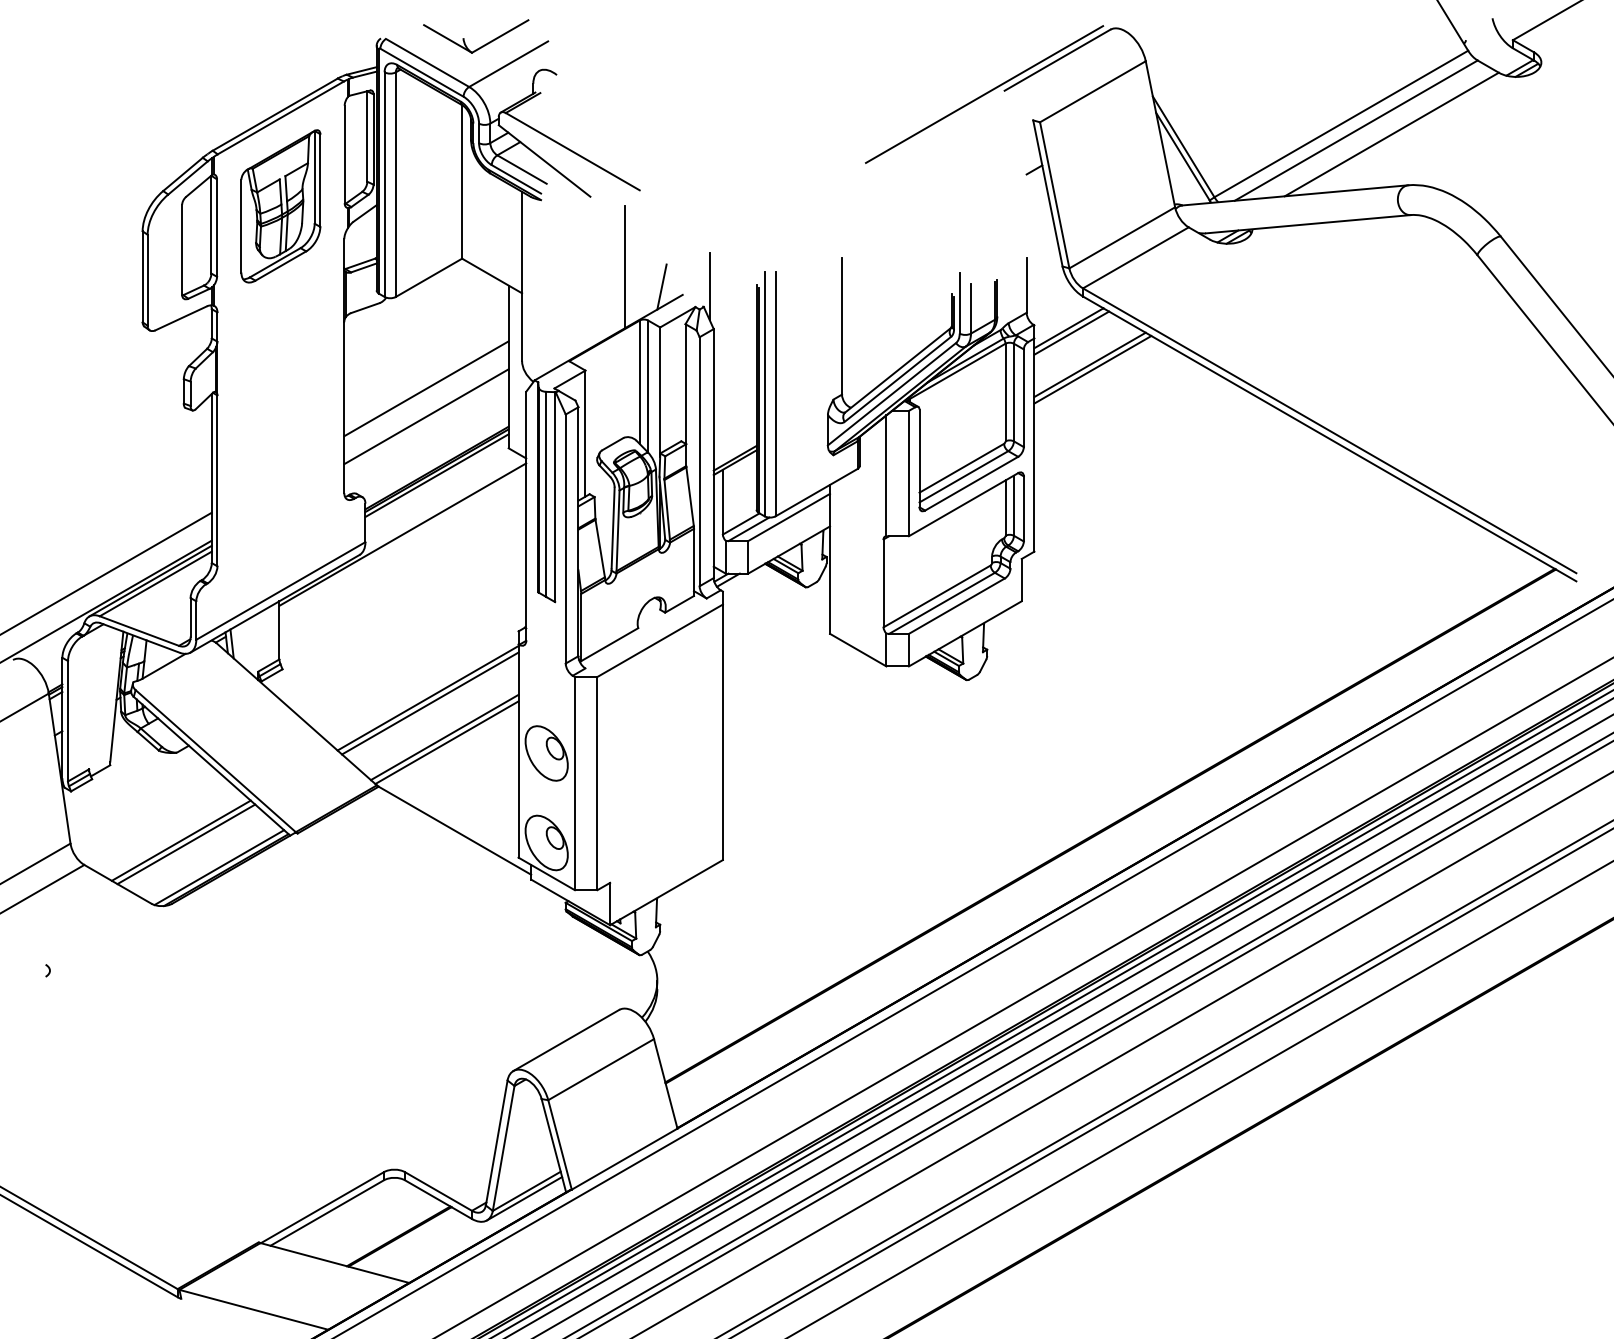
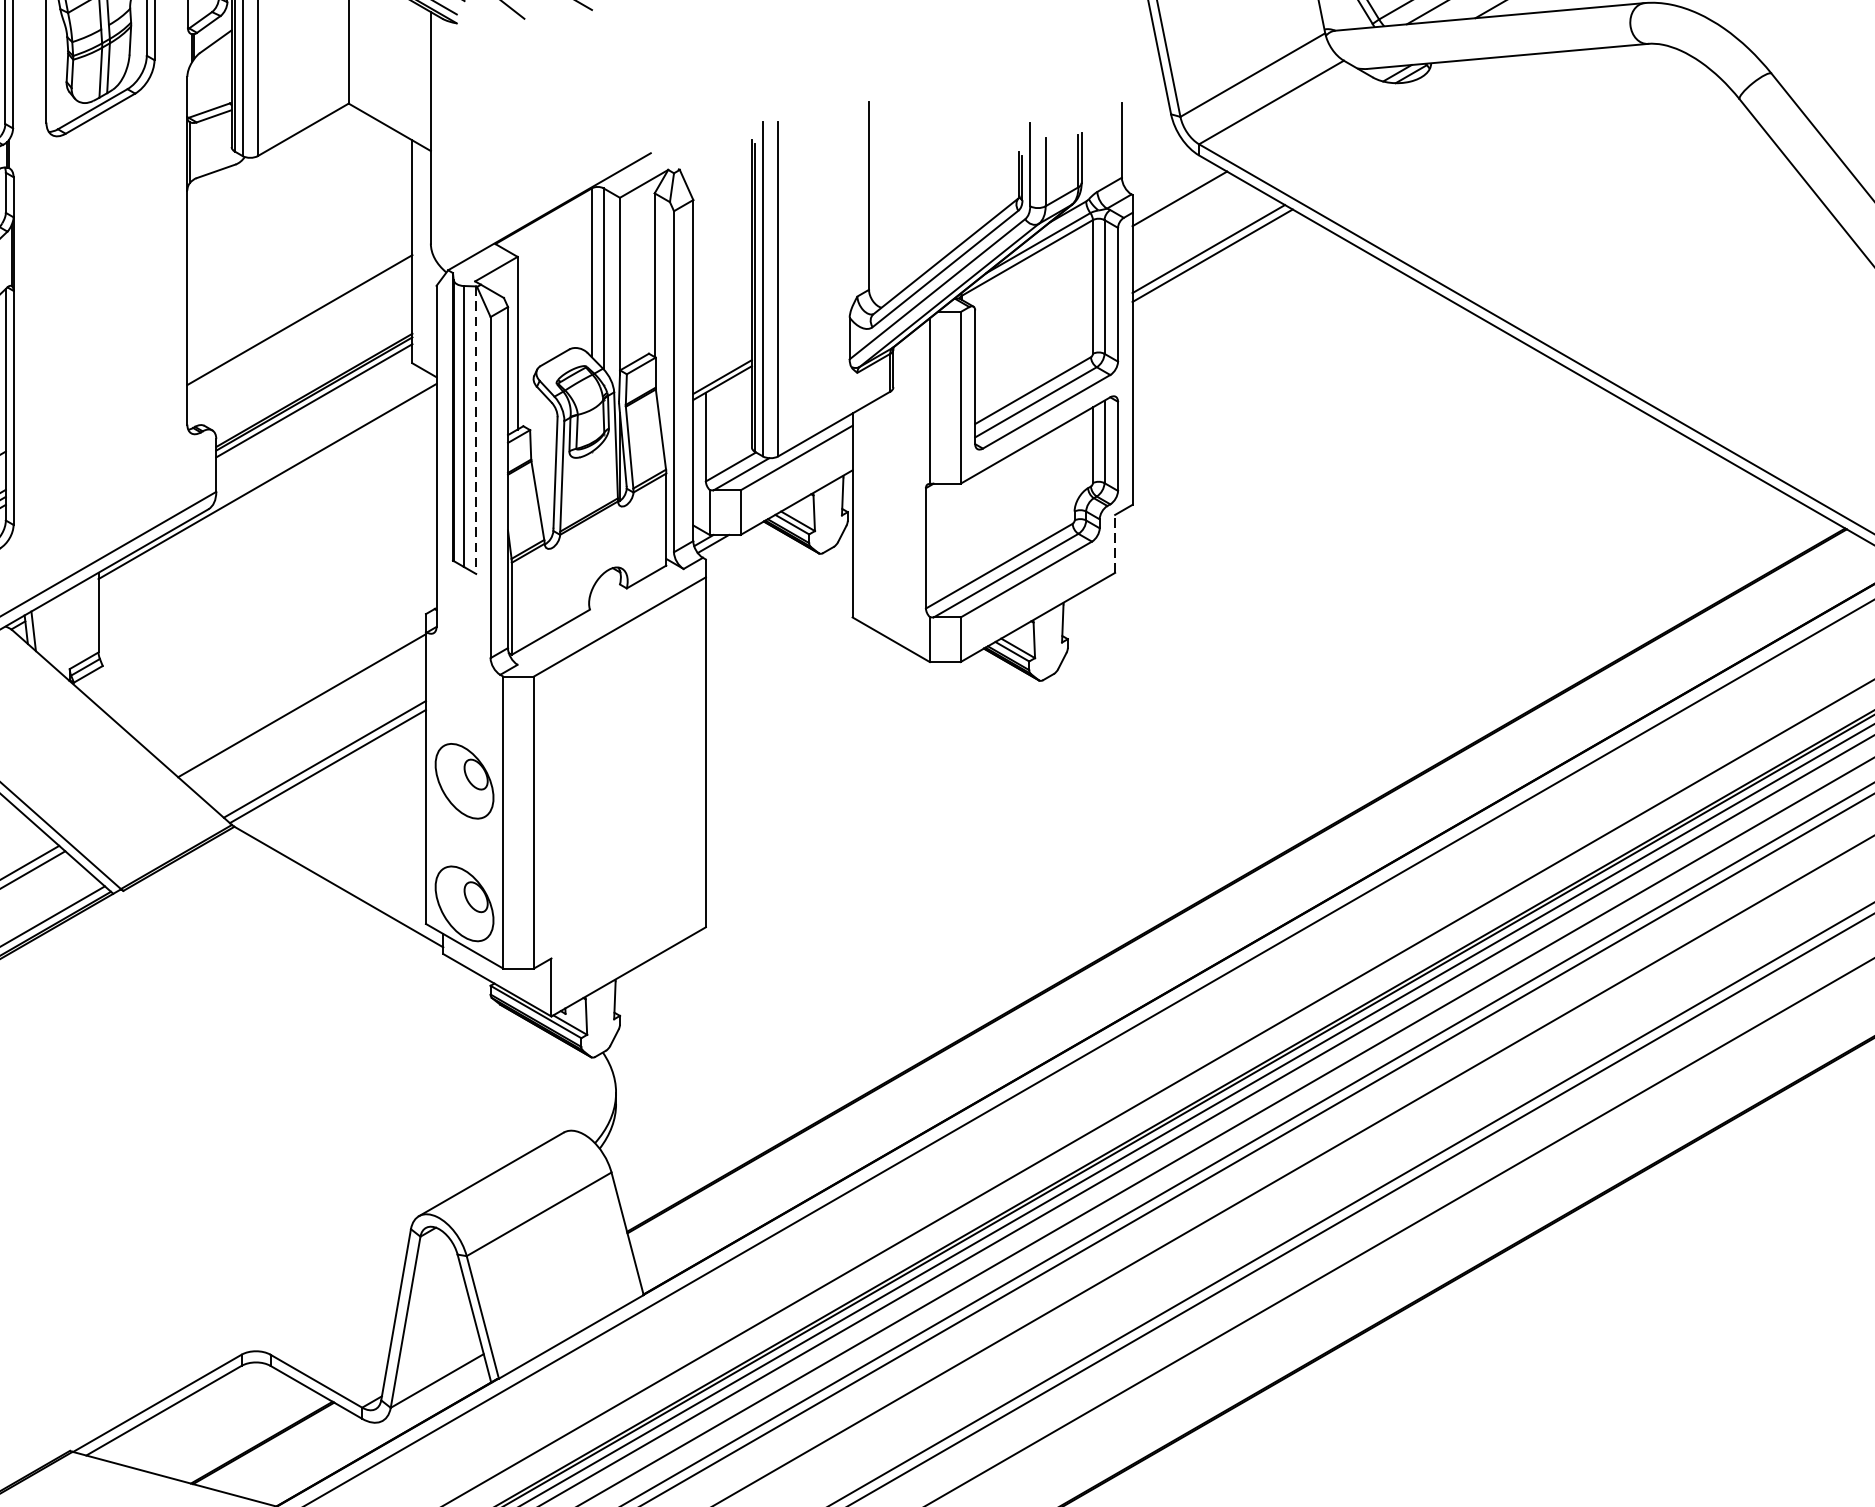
line: (624, 266) -> (571, 114), removed
line: (661, 286) -> (621, 141), removed
line: (709, 286) -> (687, 141), removed
line: (1071, 332) -> (1183, 204), removed
line: (426, 388) -> (299, 281), removed
line: (555, 497) -> (476, 430), solid -> dashed
line: (1021, 579) -> (1114, 543), solid -> dashed
line: (430, 703) -> (305, 712), removed
line: (524, 1198) -> (434, 1390), removed

